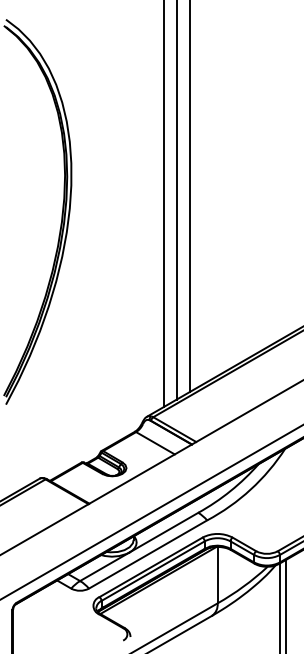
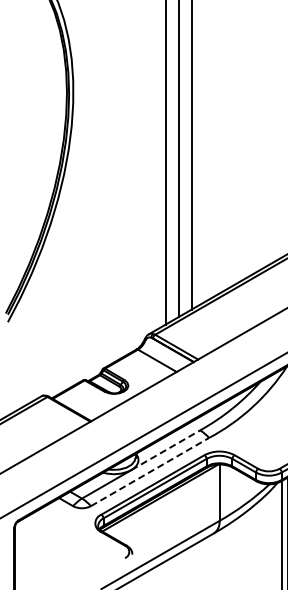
line: (163, 532) -> (165, 450), solid -> dashed
line: (148, 554) -> (150, 472), solid -> dashed

